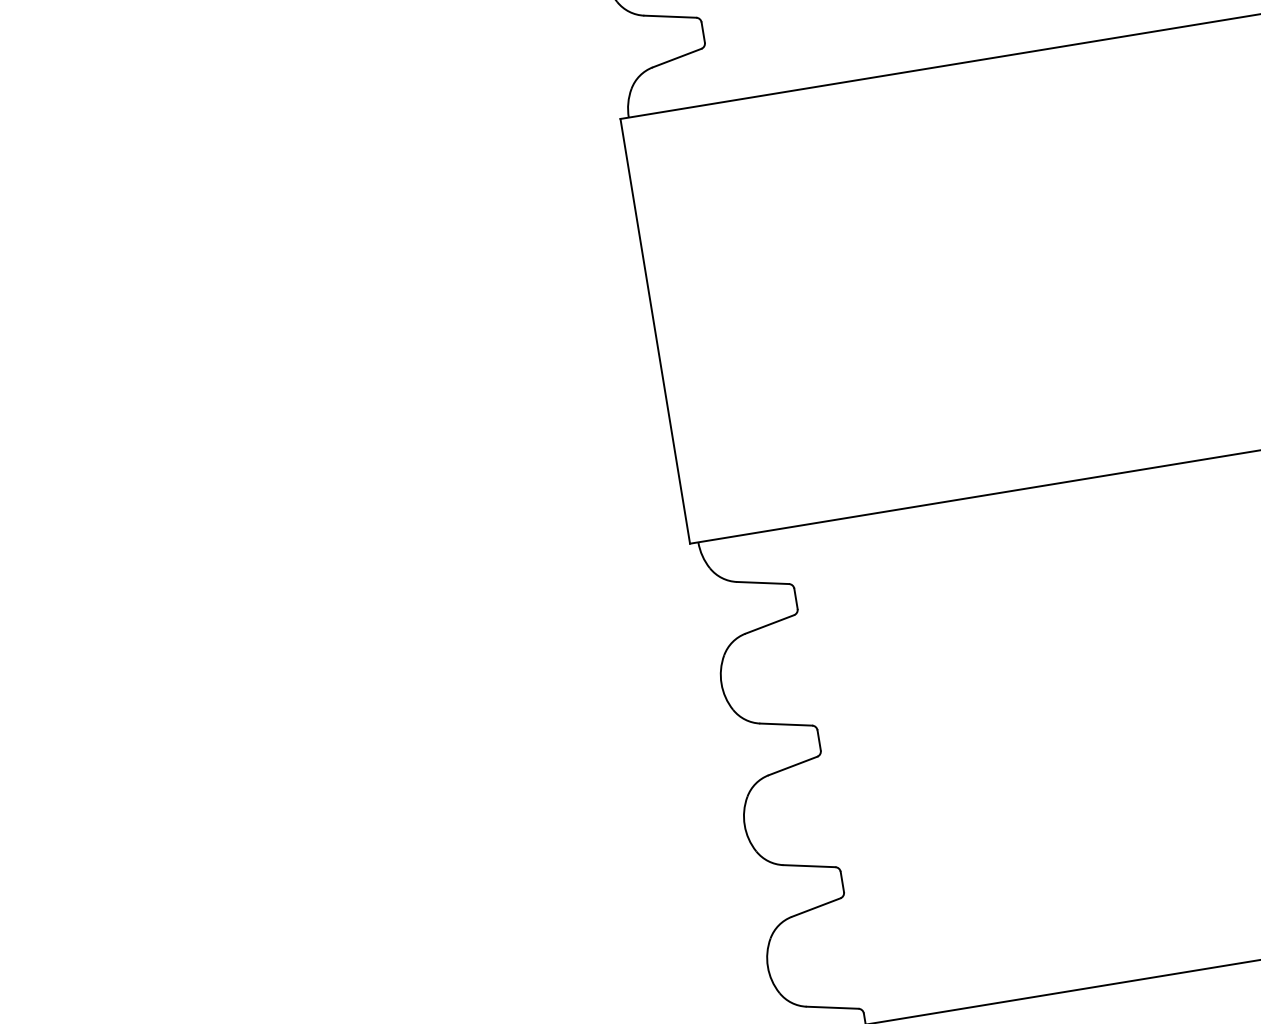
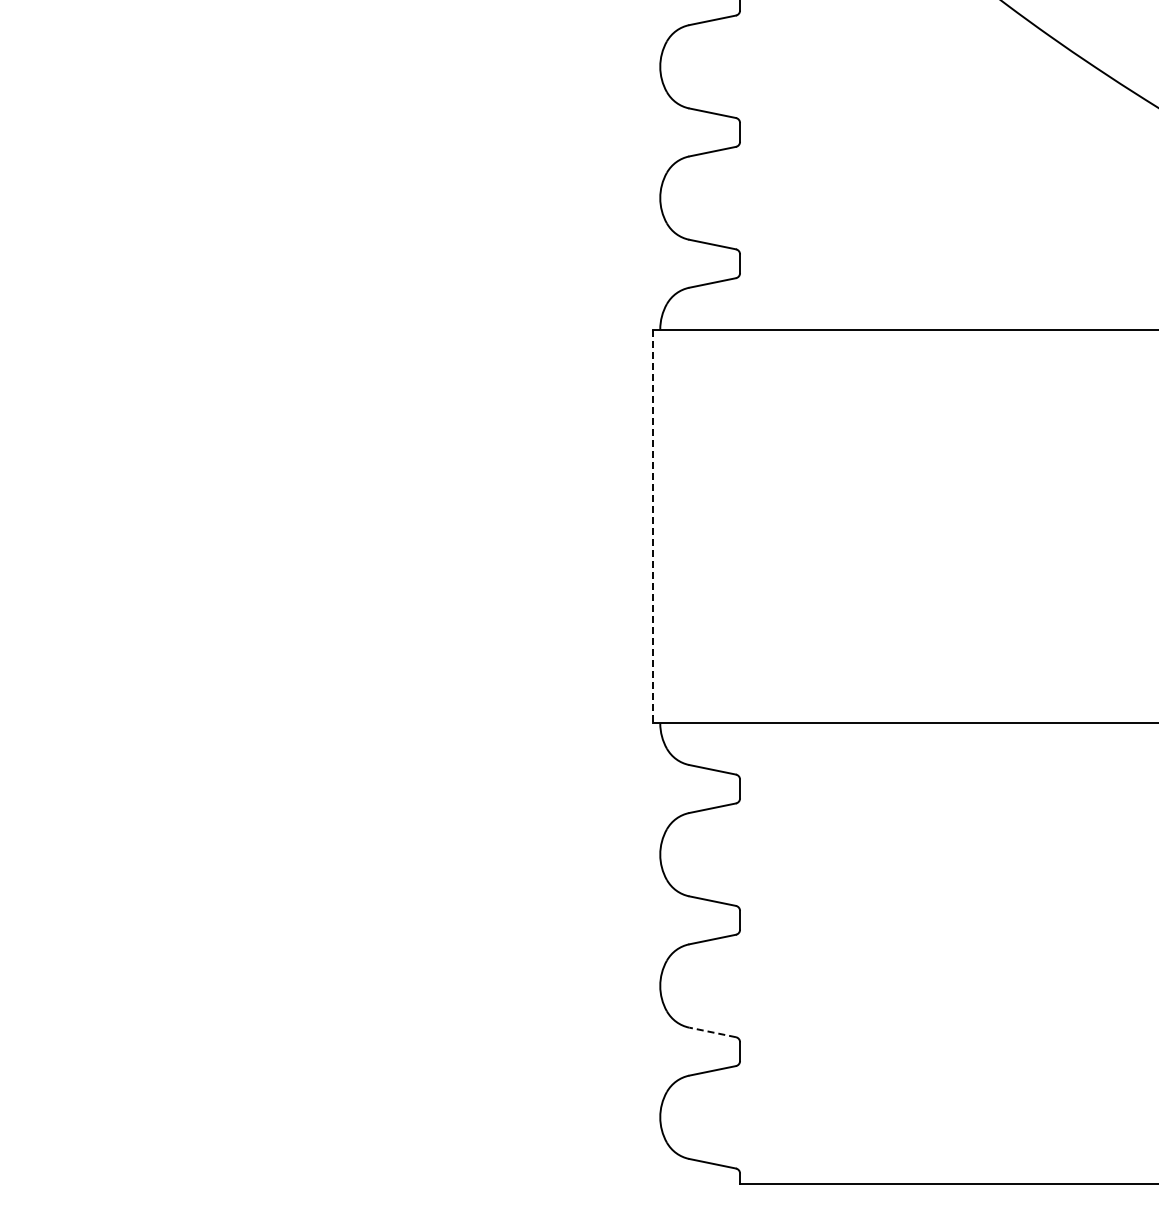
line: (655, 331) -> (652, 526), solid -> dashed
line: (809, 866) -> (712, 1032), solid -> dashed

